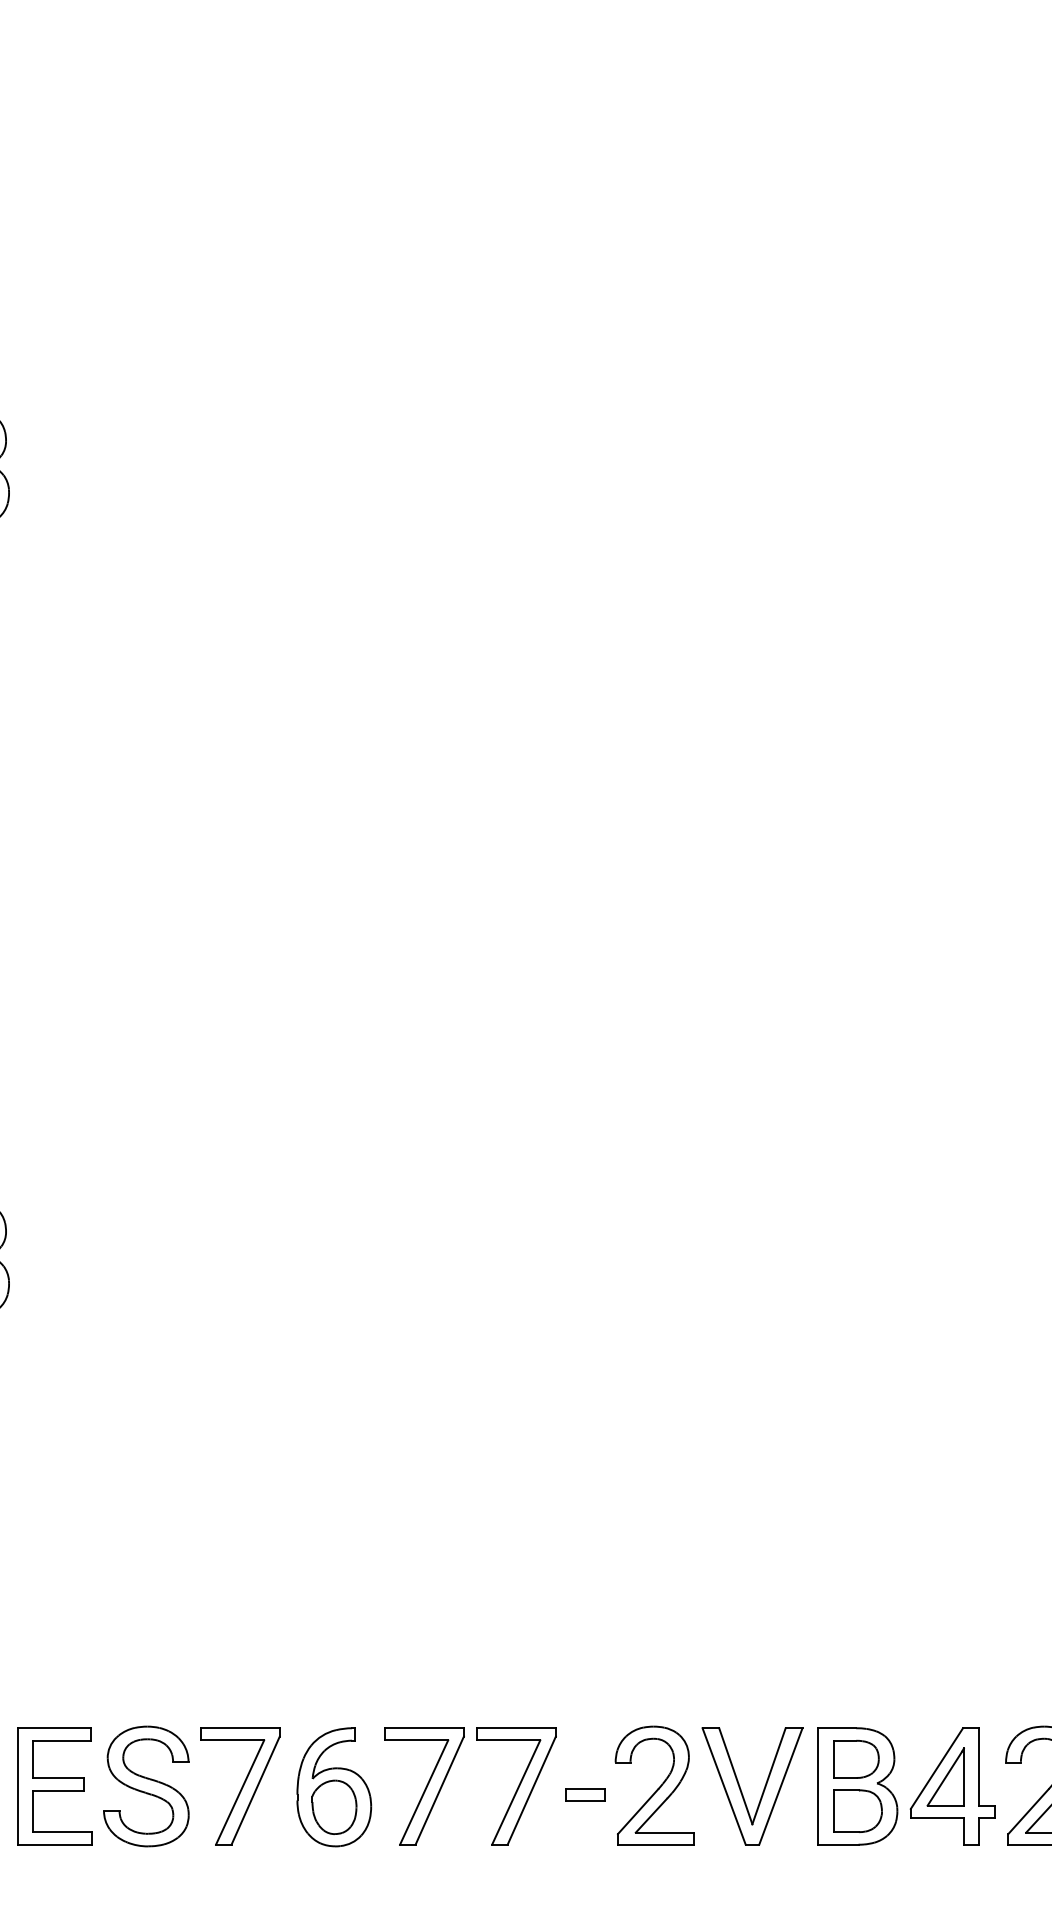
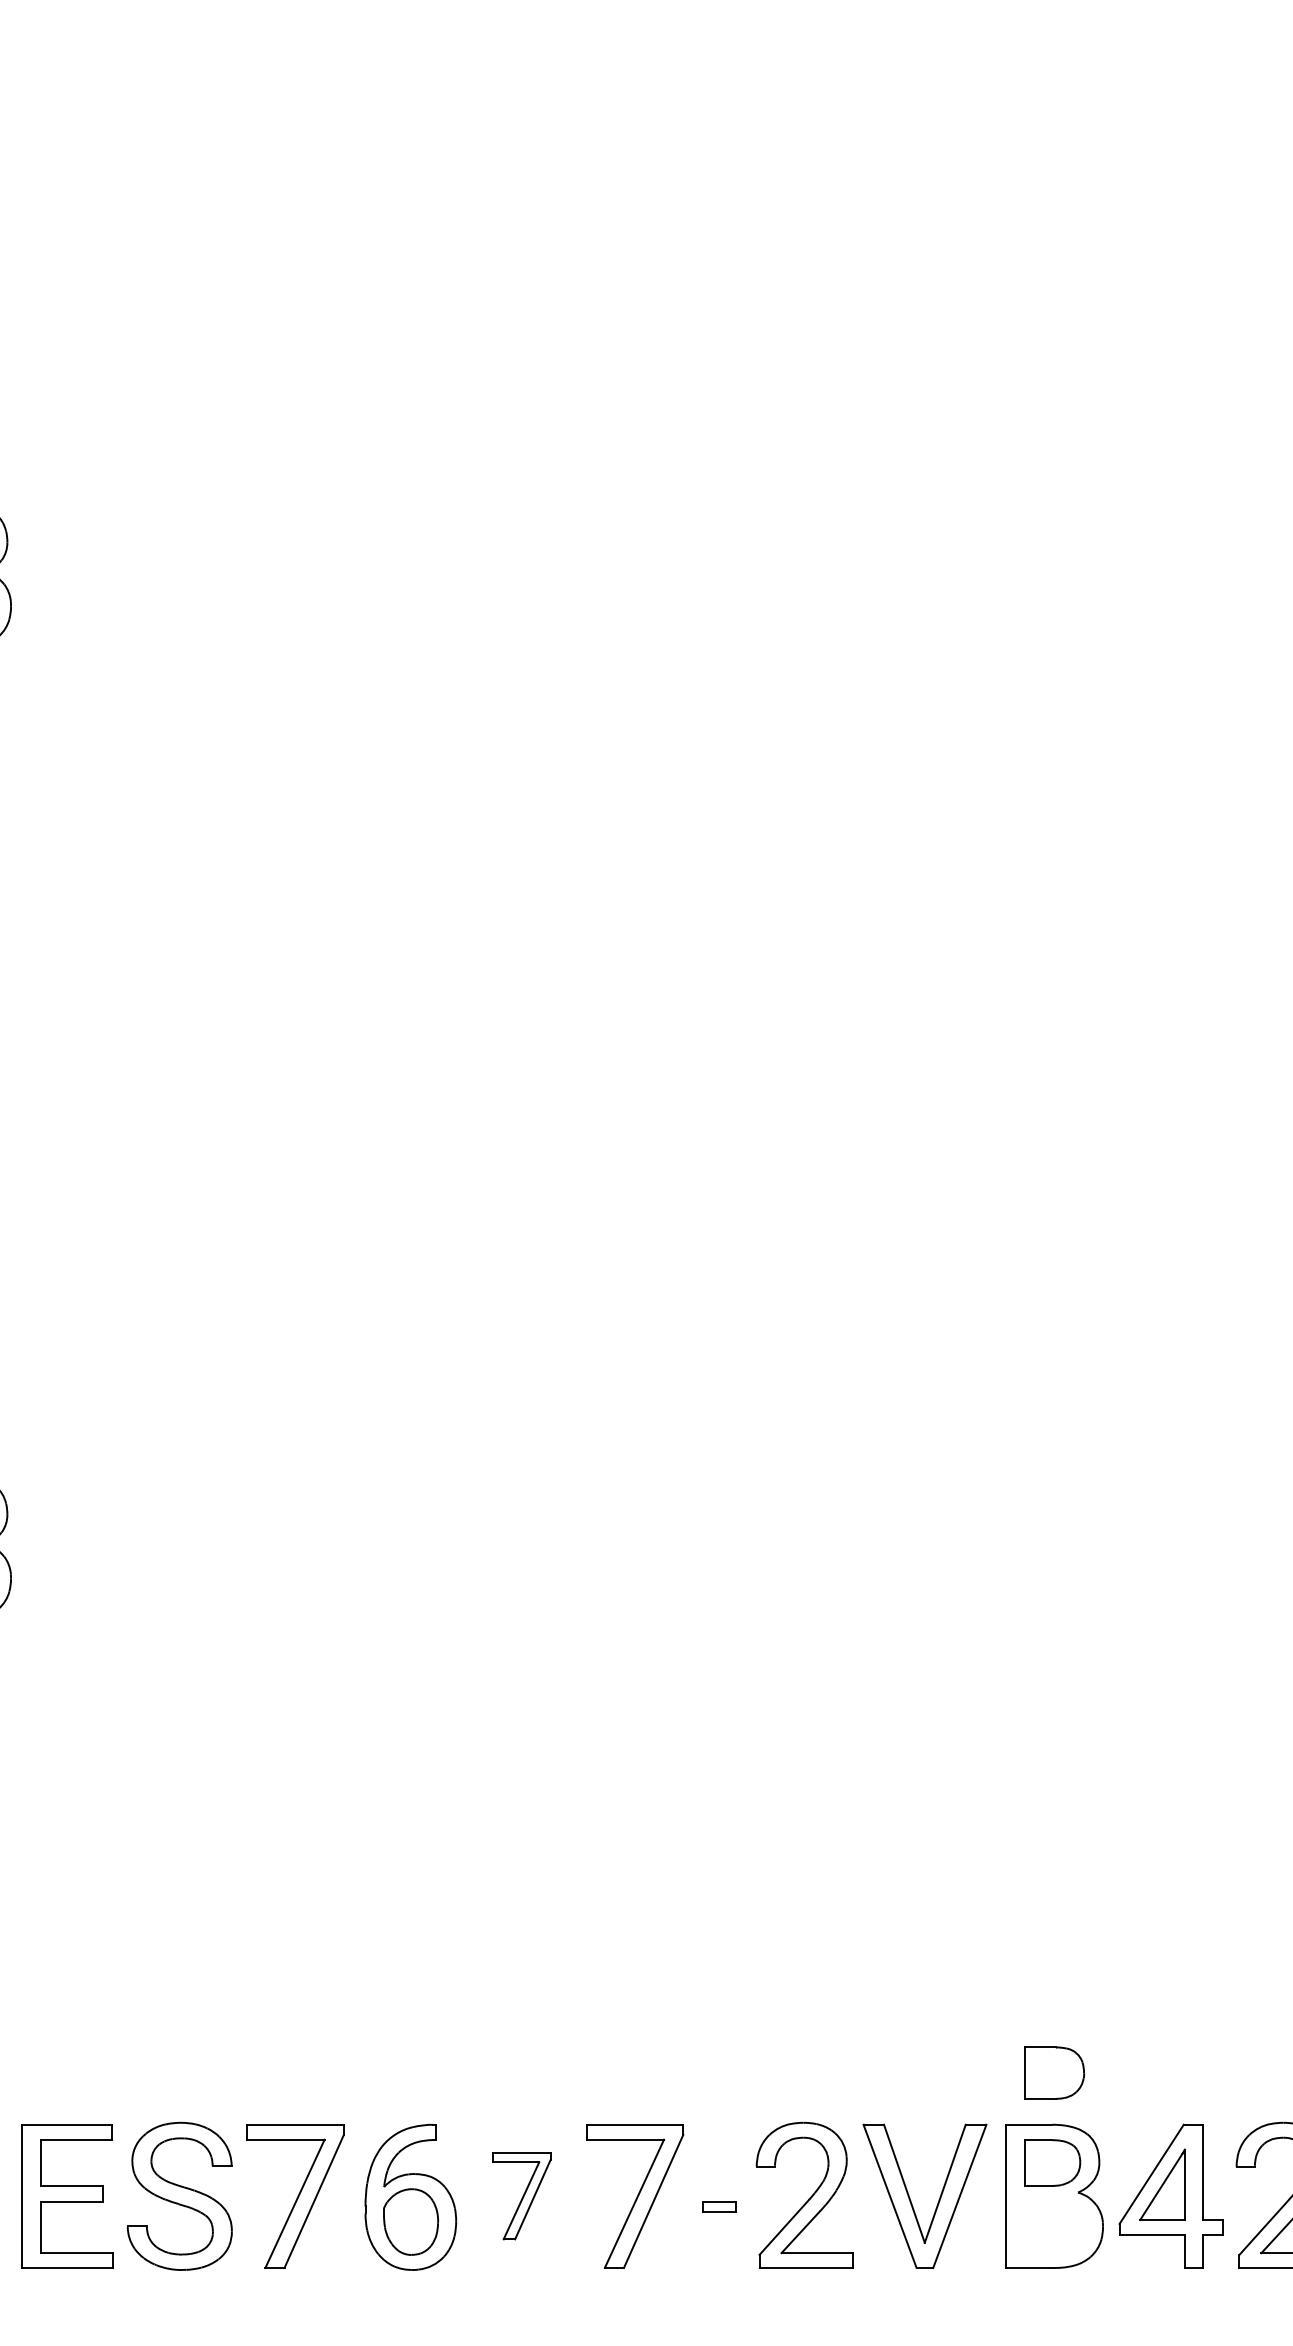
part: (424, 1786) -> (521, 2196), size x0.6
part: (585, 1794) -> (719, 2206), size x0.7
part: (857, 1810) -> (1054, 2072), moved

